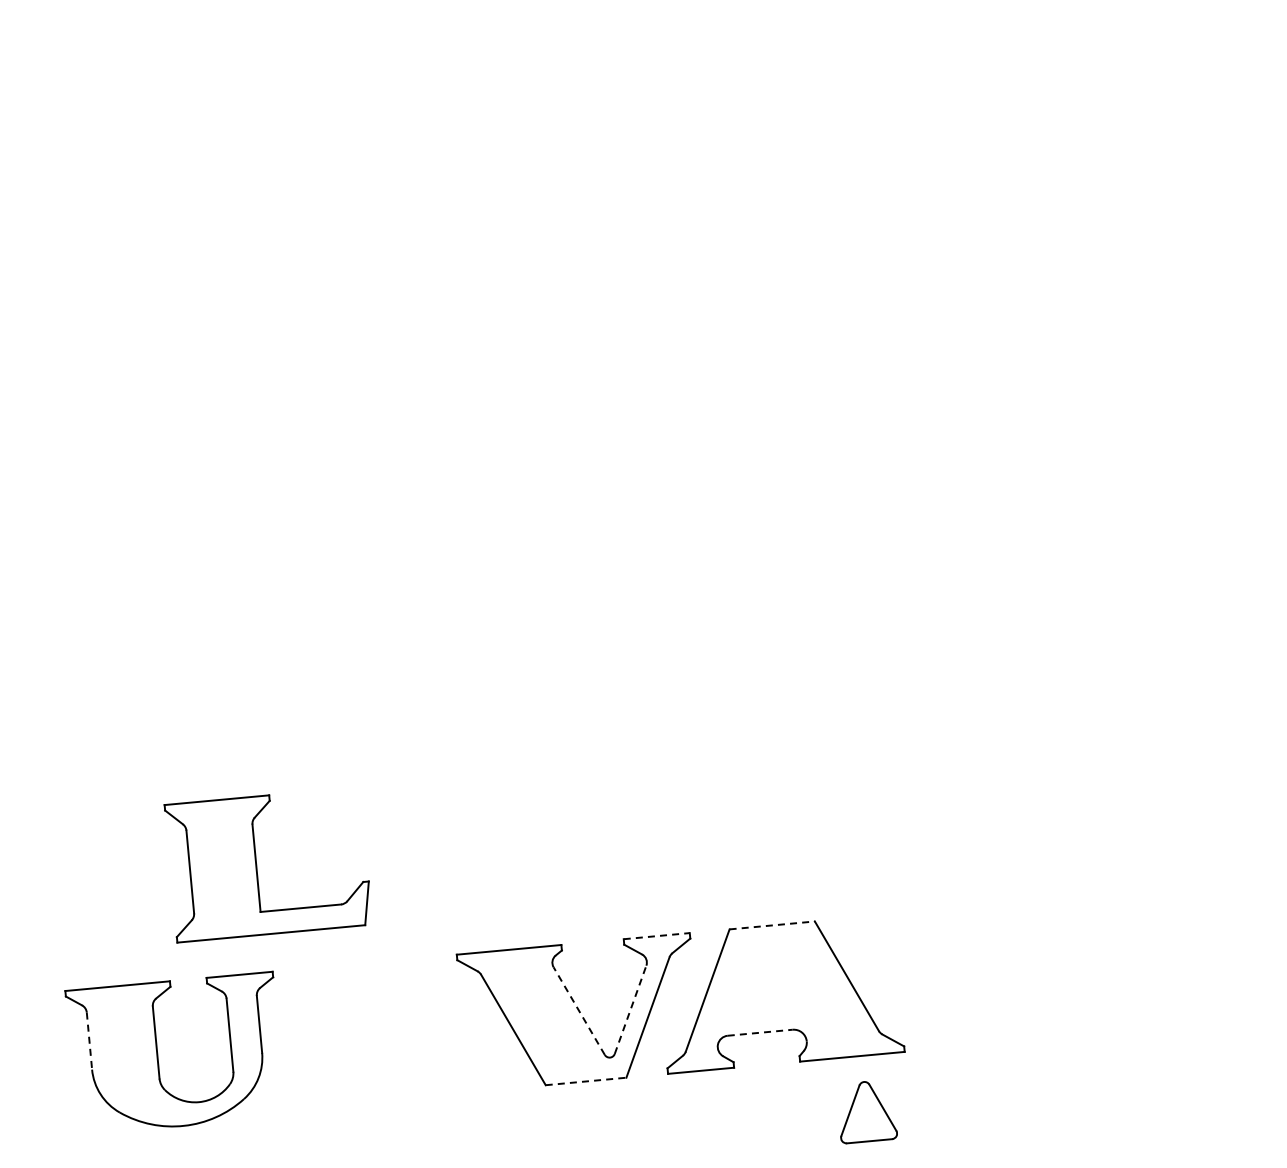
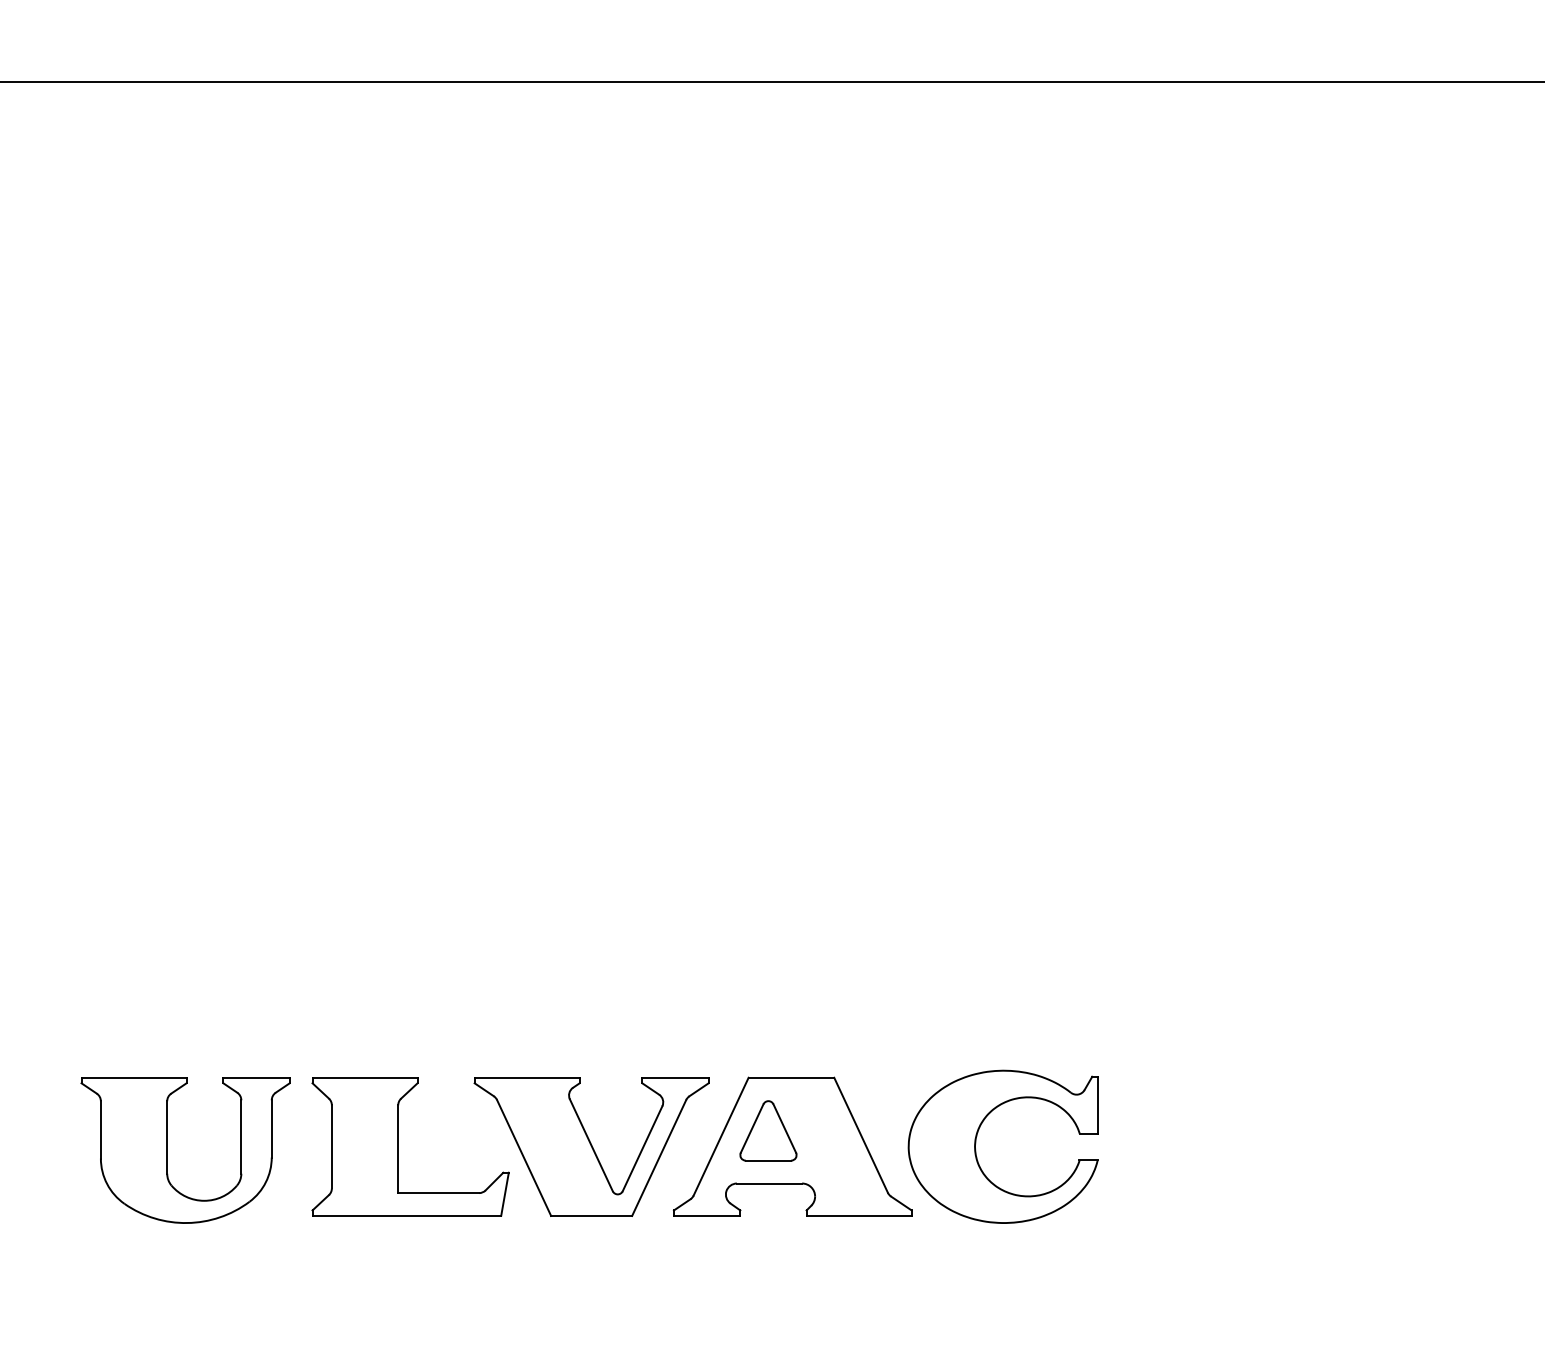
part: (256, 865) -> (398, 1146), moved
line: (772, 925) -> (791, 1077), dashed -> solid
line: (656, 935) -> (675, 1077), dashed -> solid
part: (962, 973) -> (976, 1143), added
line: (630, 1009) -> (642, 1148), dashed -> solid
line: (579, 1011) -> (591, 1145), dashed -> solid
line: (760, 1032) -> (769, 1183), dashed -> solid
line: (89, 1040) -> (100, 1129), dashed -> solid
line: (585, 1081) -> (591, 1215), dashed -> solid
part: (866, 1111) -> (768, 1130), moved

